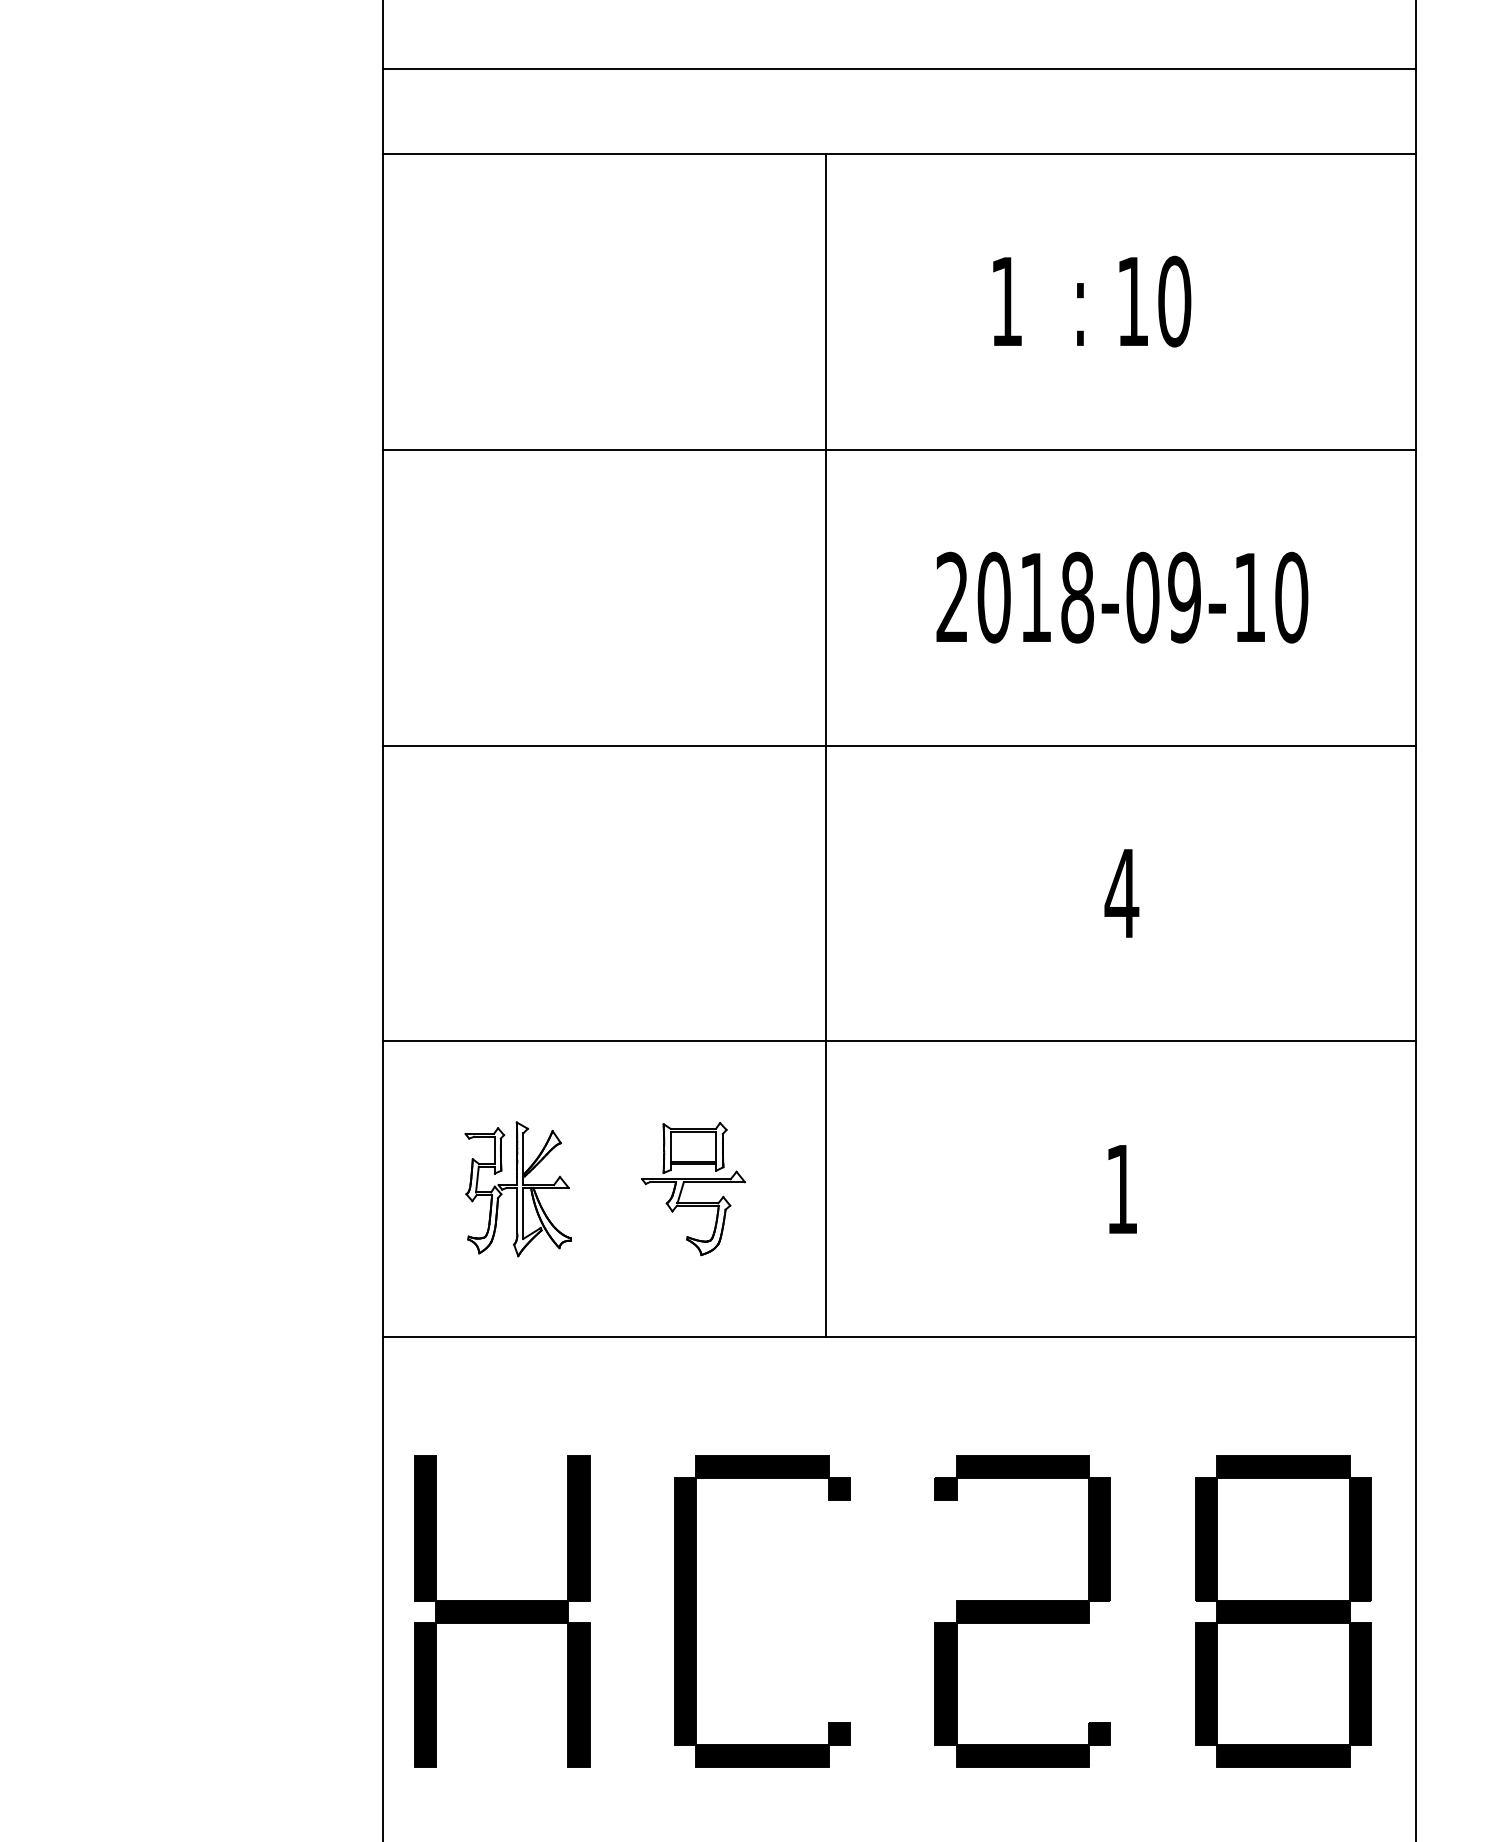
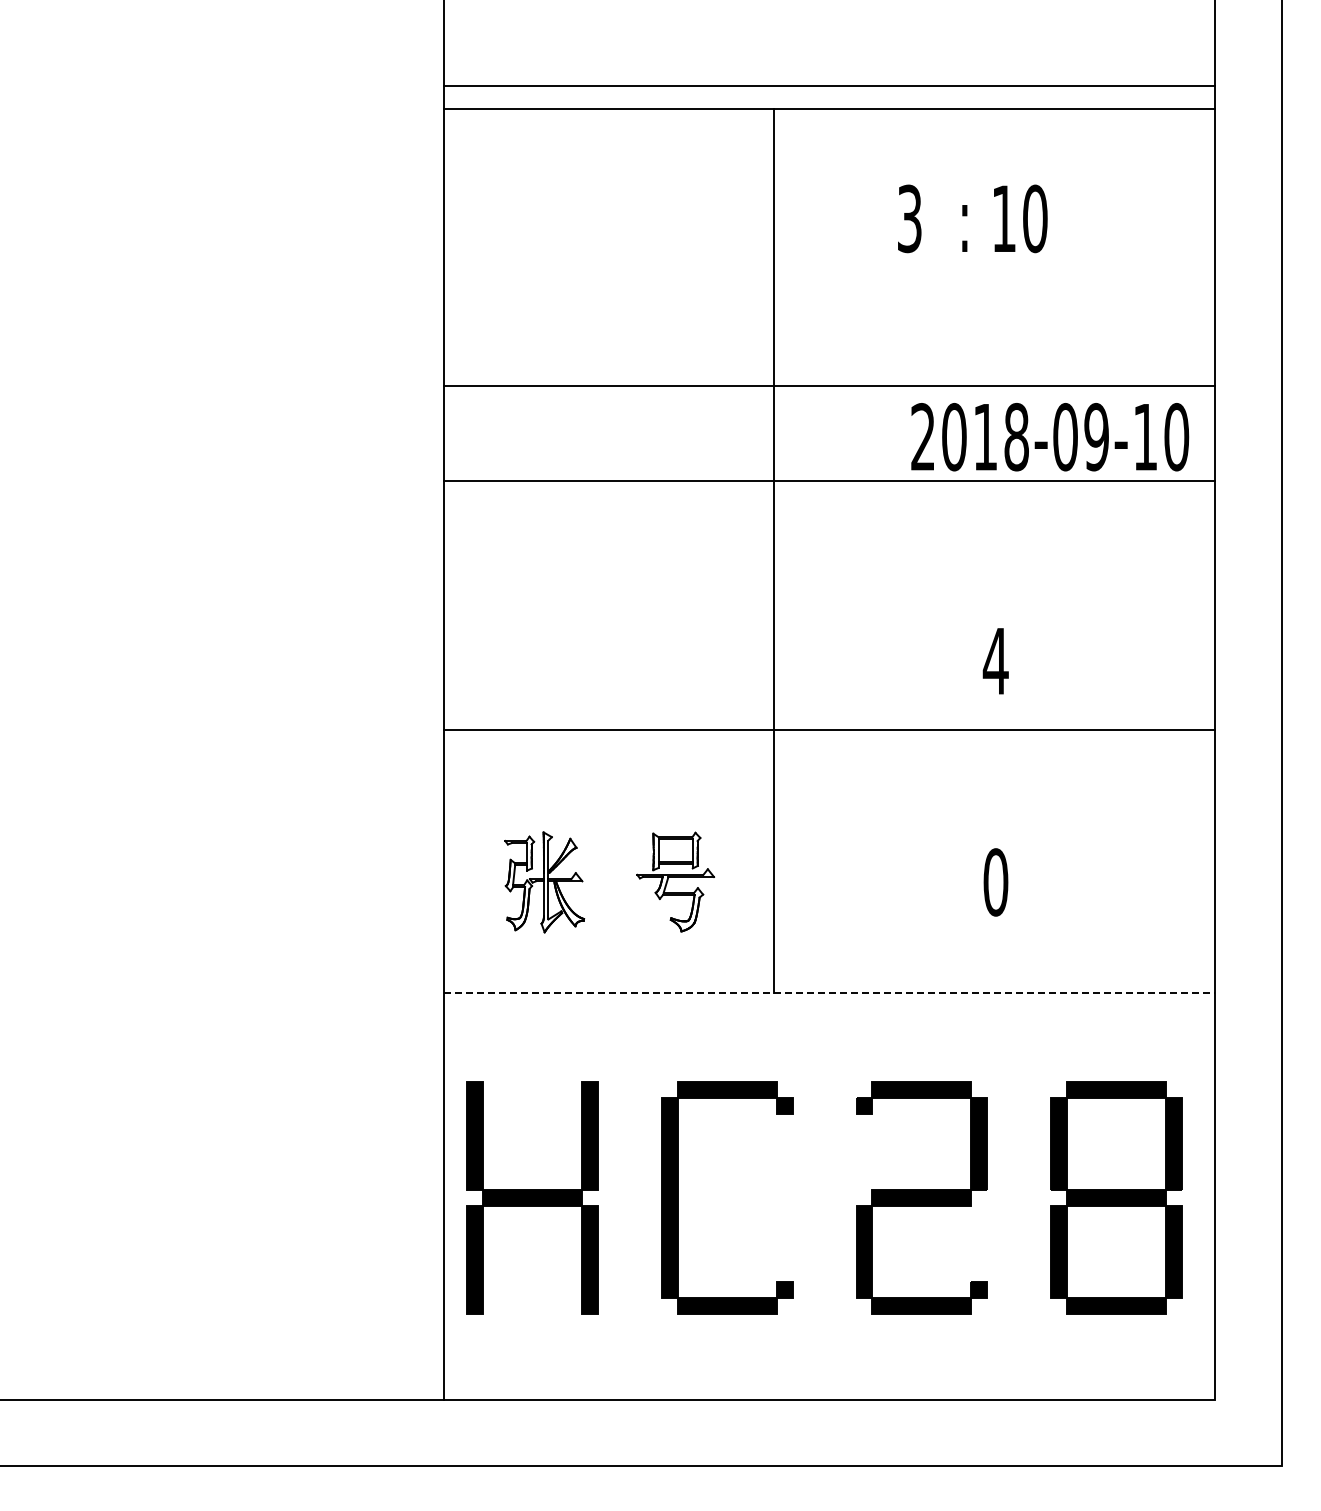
line: (899, 69) -> (829, 86), moved
text: (1006, 301) -> (909, 218), 1 -> 3
line: (899, 449) -> (829, 385), moved
text: (1122, 598) -> (1050, 437), moved
line: (899, 745) -> (829, 480), moved
line: (899, 1040) -> (829, 729), moved
text: (1121, 1189) -> (995, 882), 1 -> 0
line: (899, 1336) -> (829, 992), solid -> dashed

